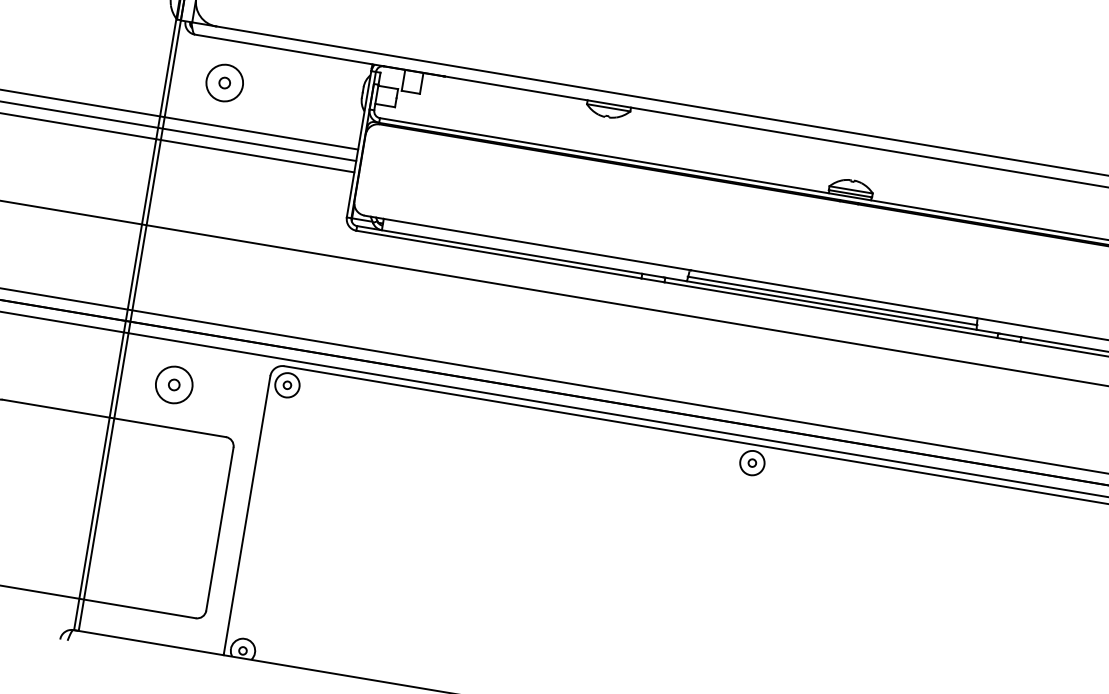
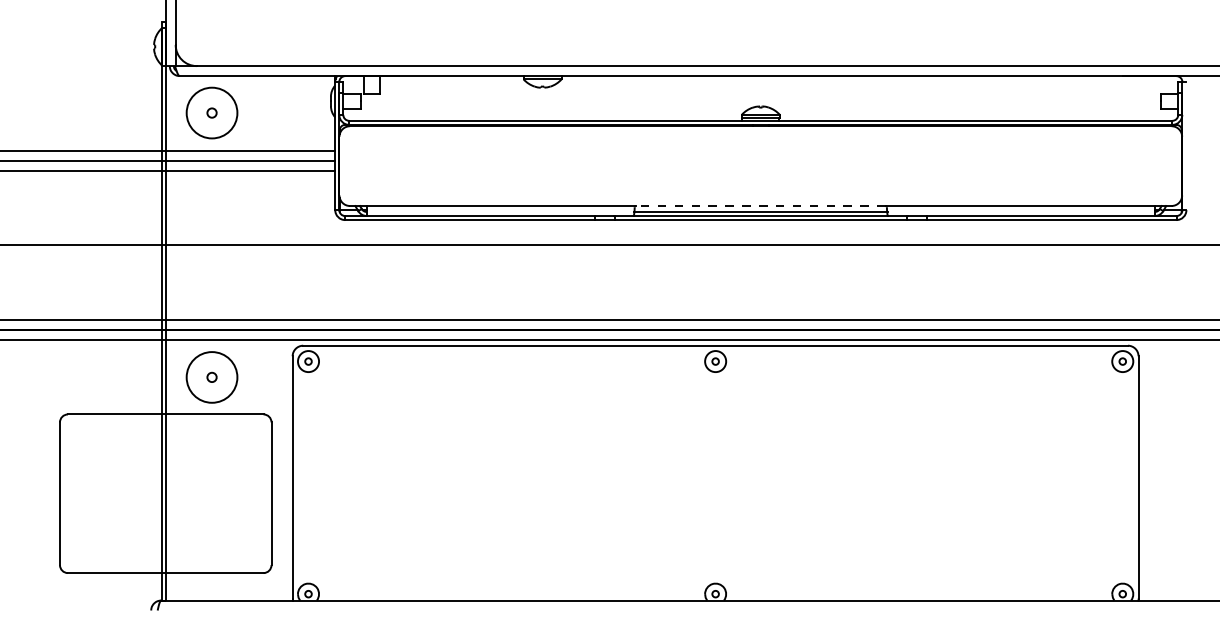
circle: (224, 82) -> (211, 112), size x1.6
line: (833, 294) -> (760, 206), solid -> dashed
circle: (173, 384) -> (211, 377), size x1.6

